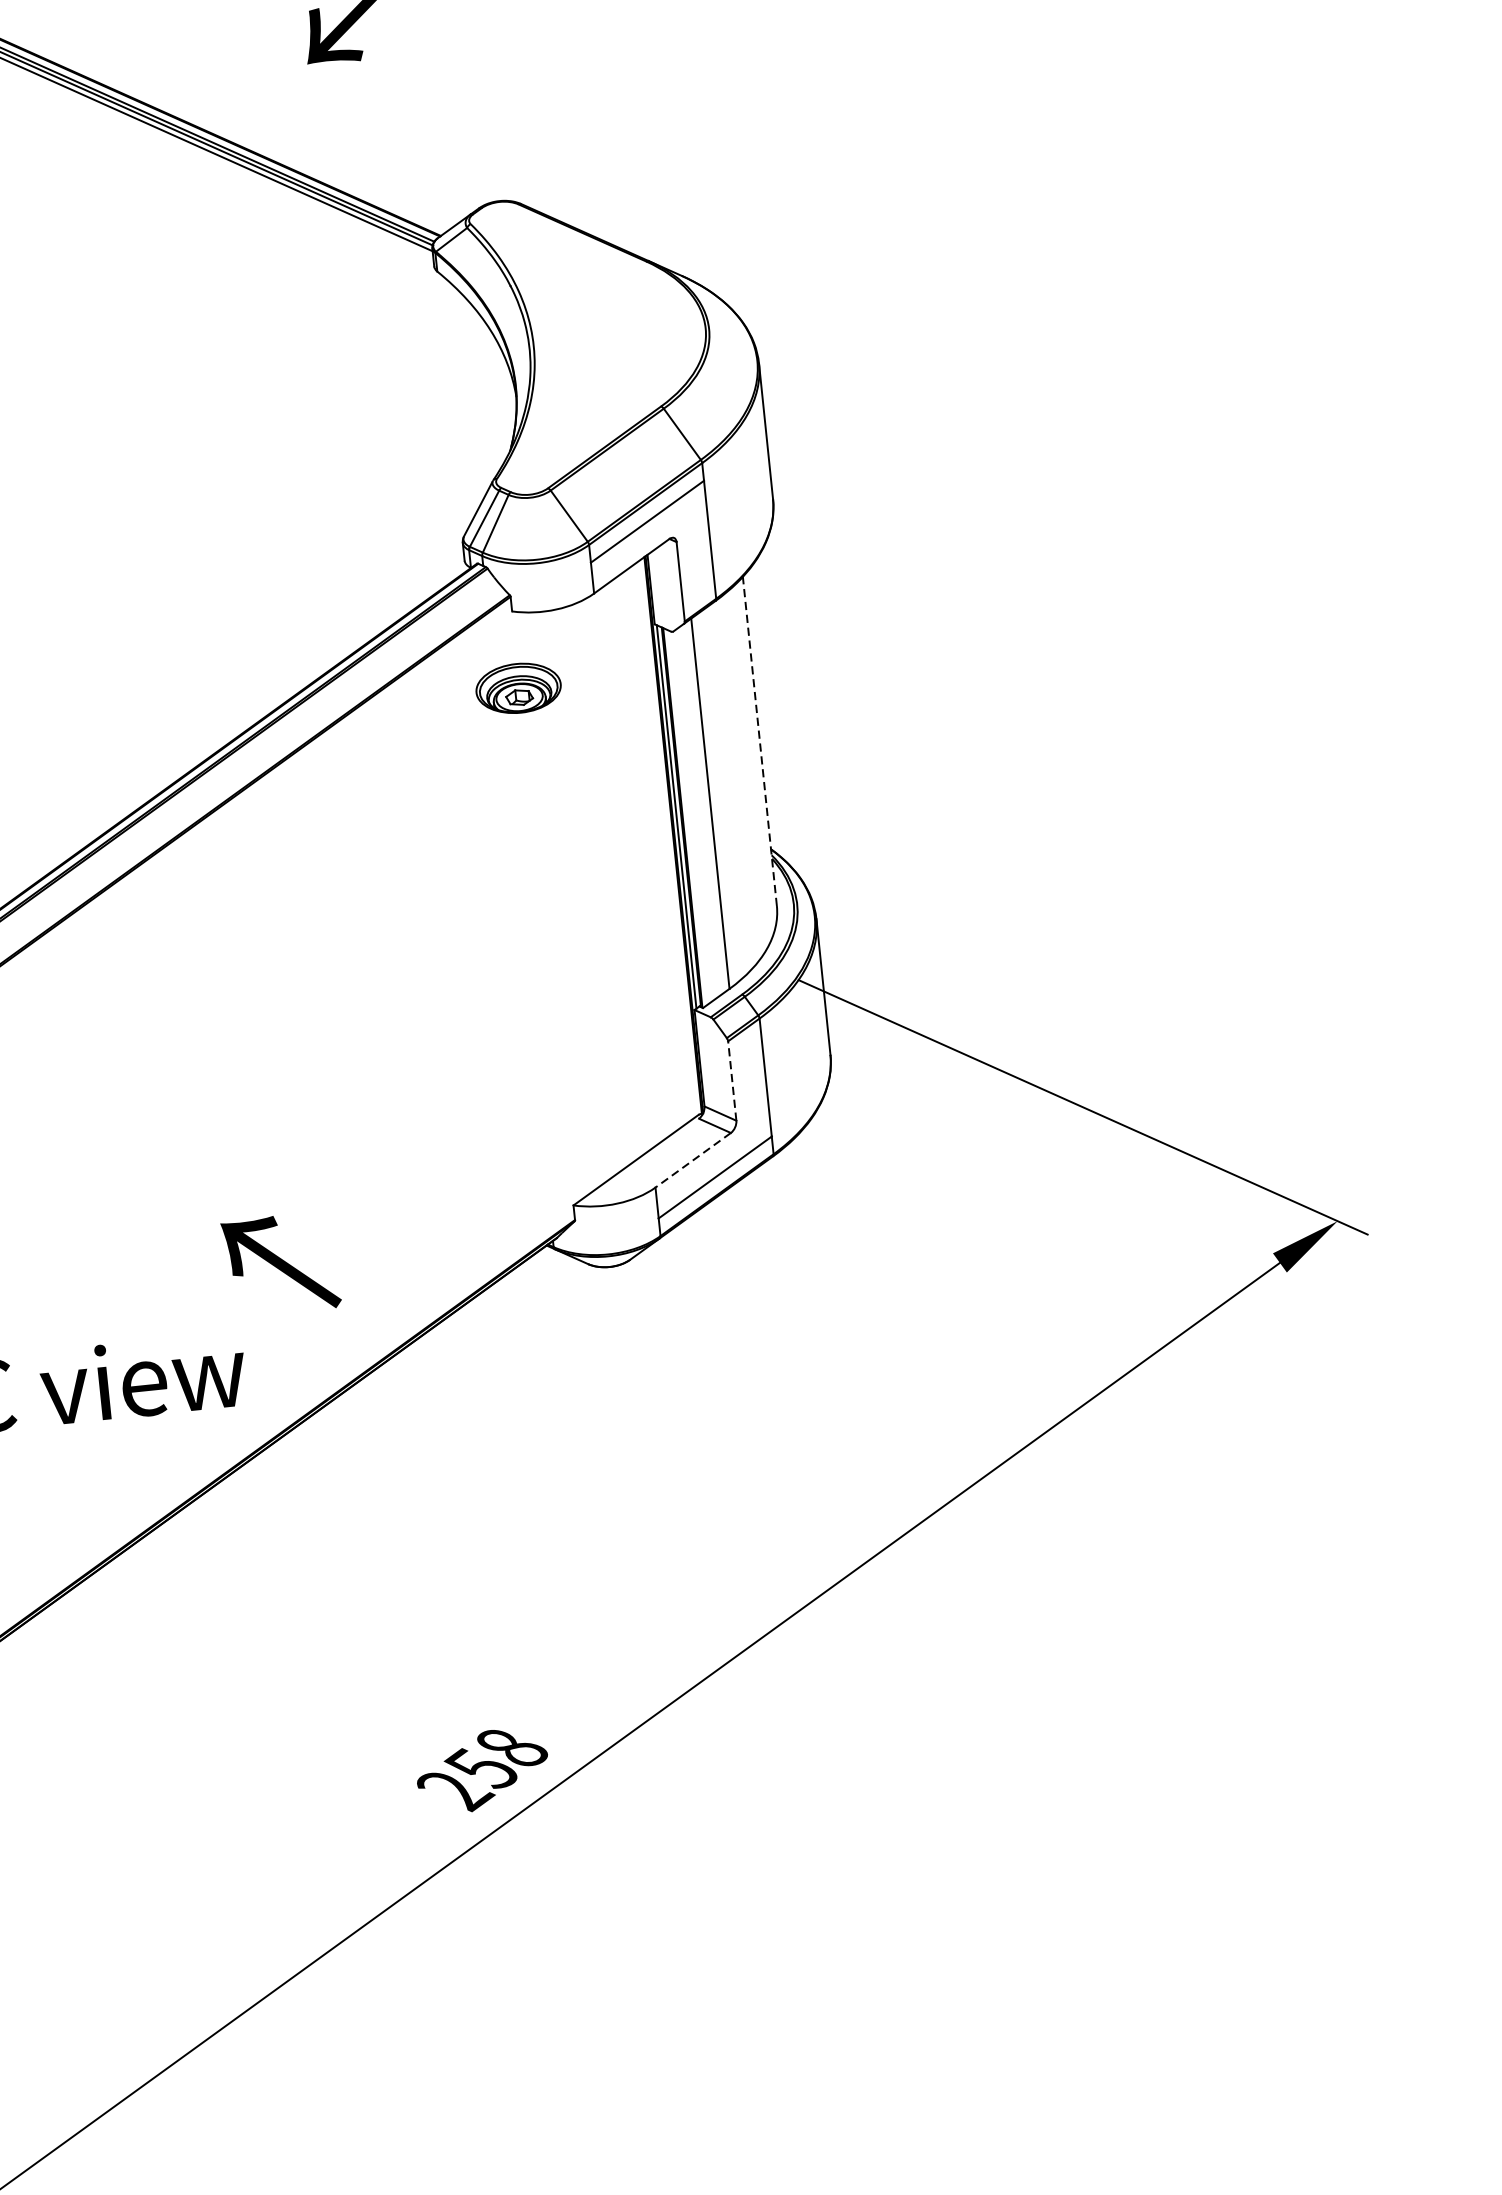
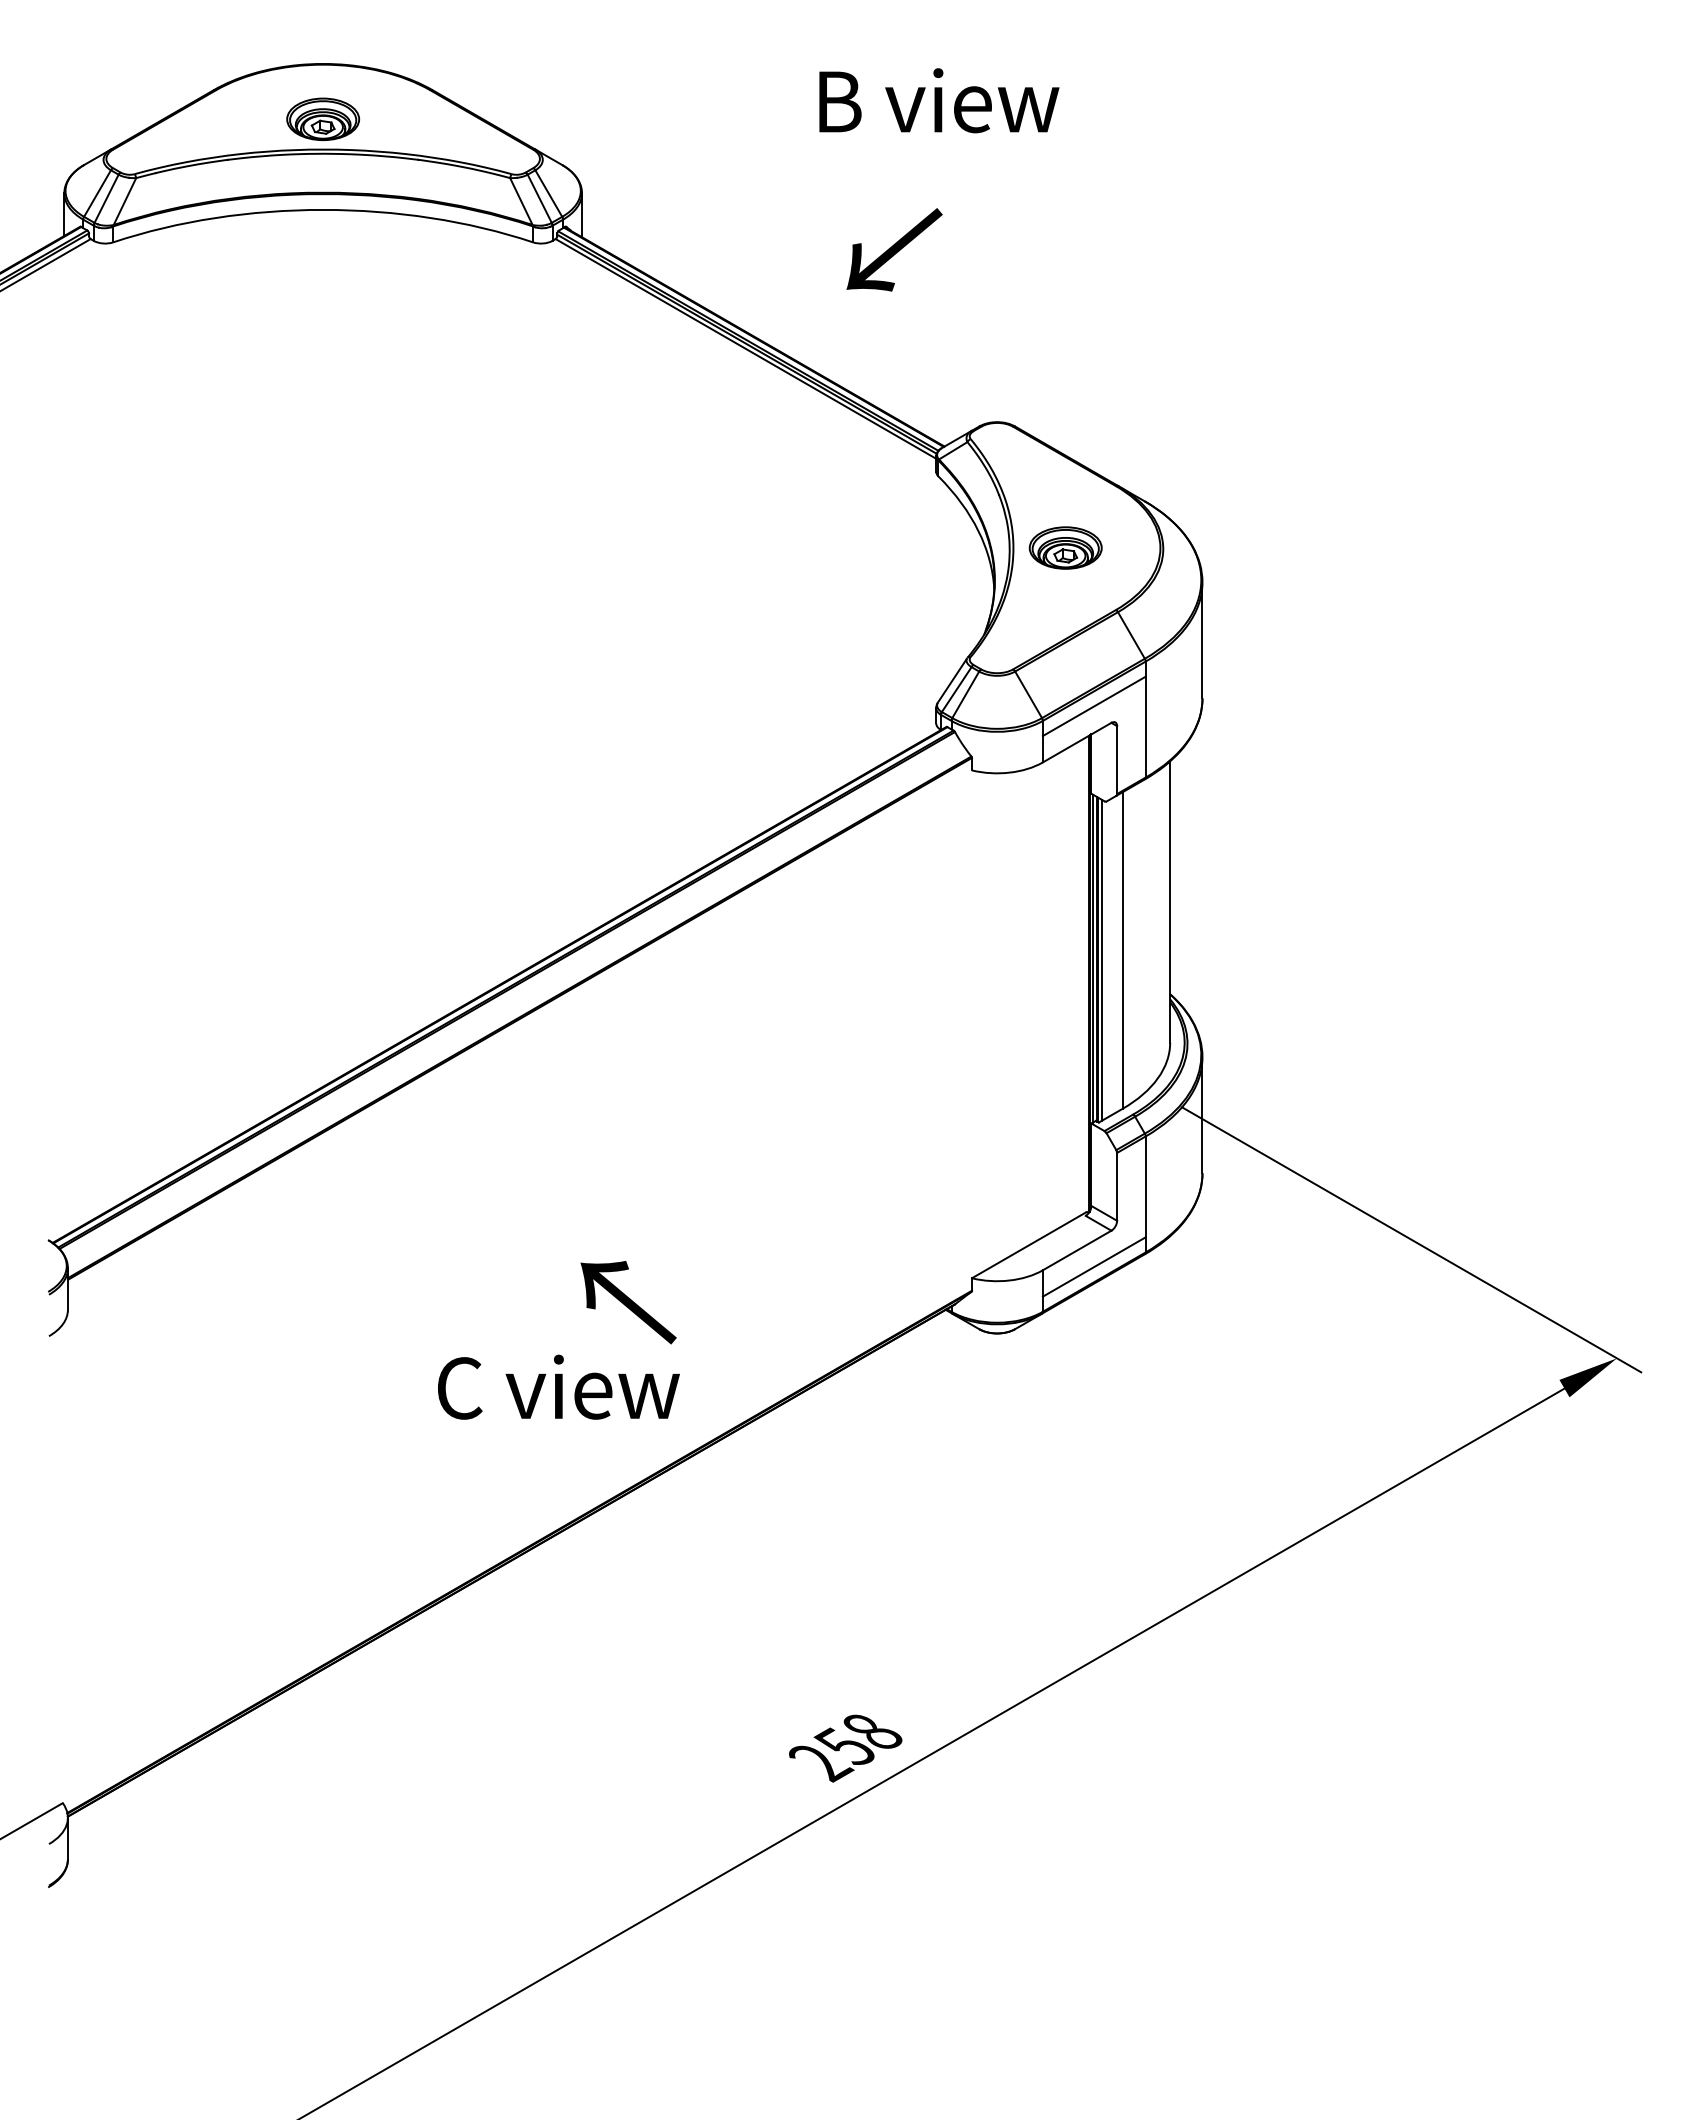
part: (518, 687) -> (1065, 547), moved
line: (760, 741) -> (1170, 902), dashed -> solid
line: (686, 816) -> (1101, 959), added
line: (732, 1080) -> (1117, 1186), dashed -> solid
line: (693, 1160) -> (1077, 1250), dashed -> solid
text: (281, 1264) -> (628, 1302), moved

